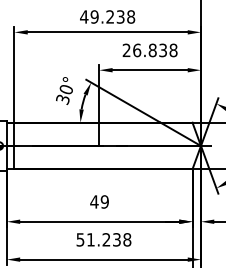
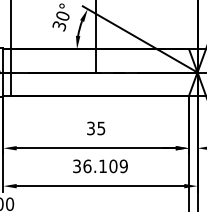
text: (99, 201) -> (96, 128), 49 -> 35
text: (104, 239) -> (101, 166), 51.238 -> 36.109

